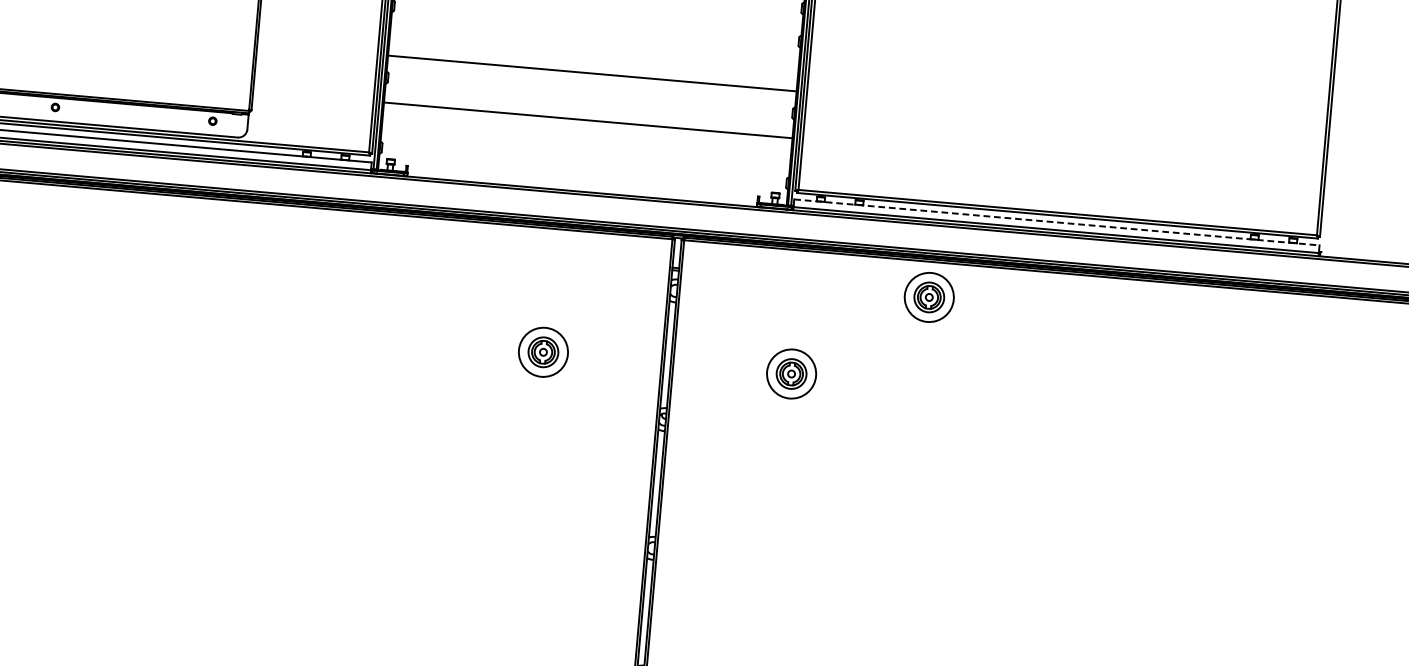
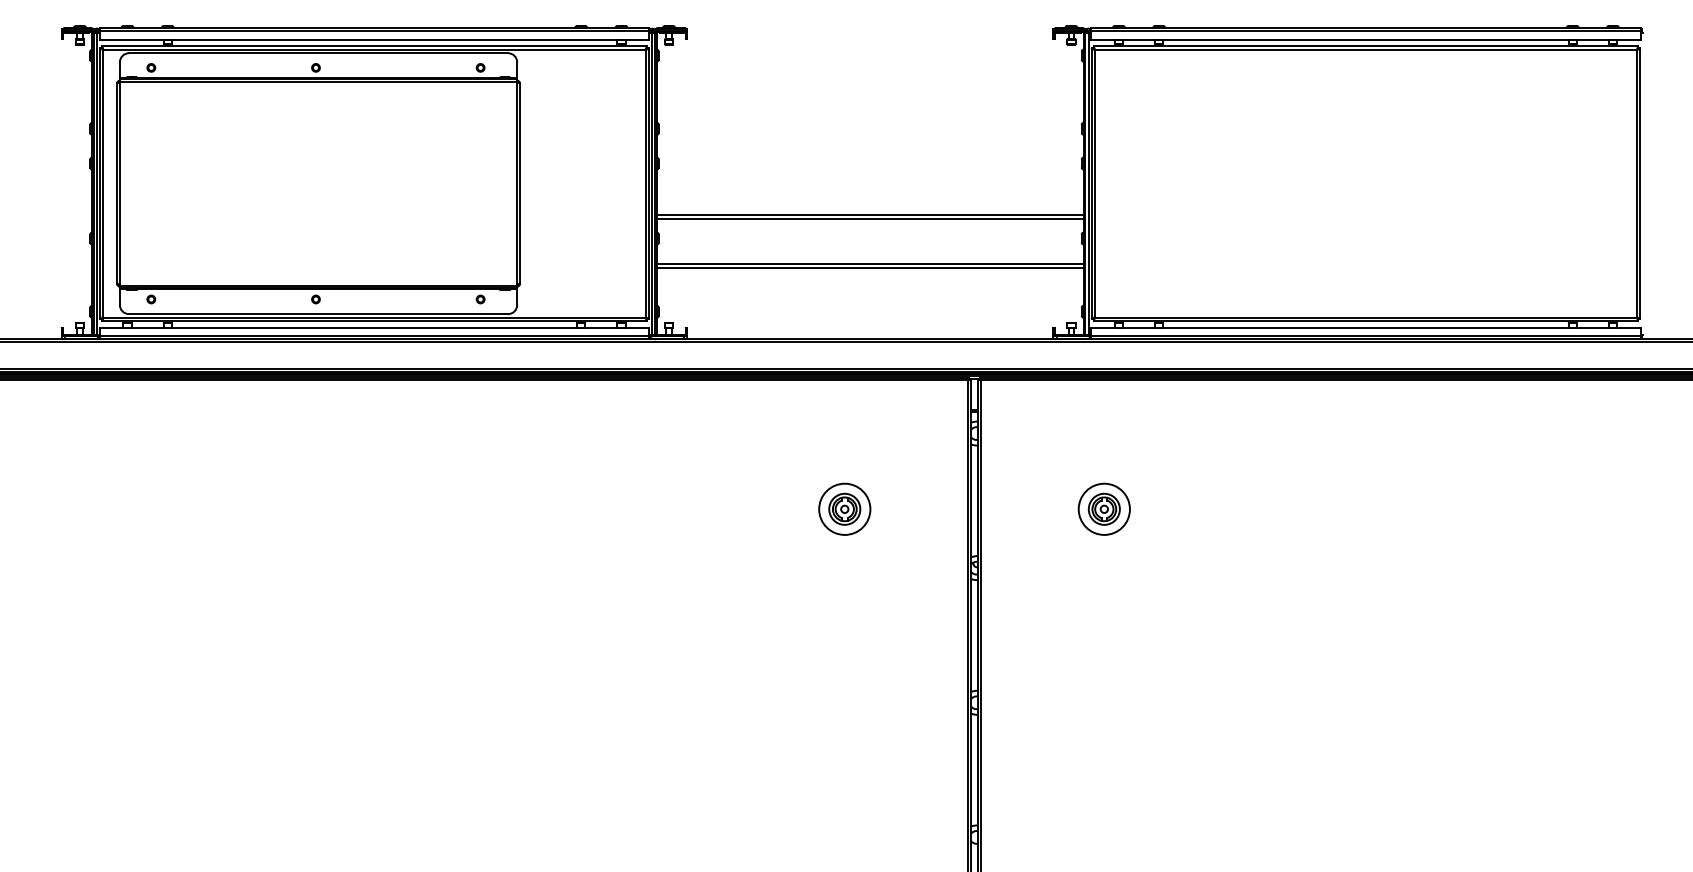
line: (591, 76) -> (869, 218), added
line: (587, 123) -> (869, 267), added
line: (1056, 222) -> (1365, 327), dashed -> solid
part: (928, 296) -> (1239, 416), removed

